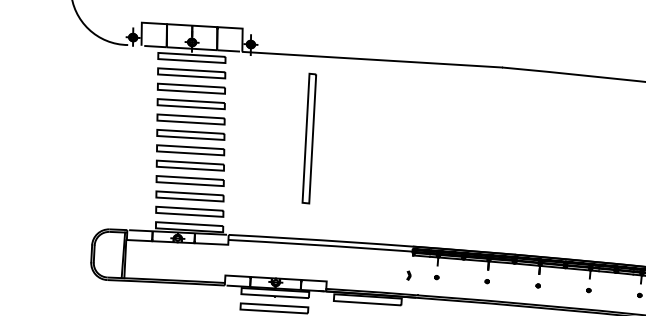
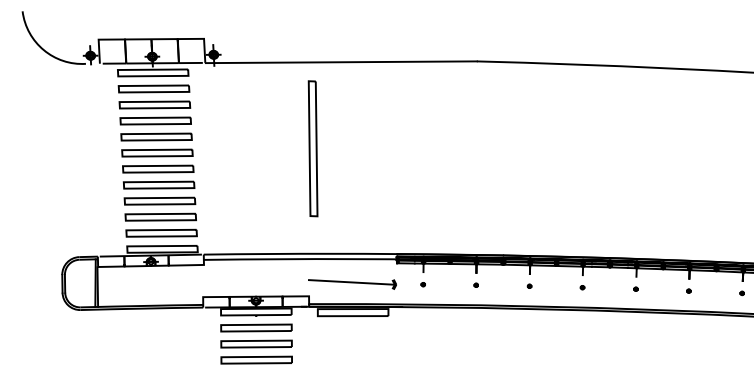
part: (308, 138) -> (312, 148), moved
line: (368, 270) -> (351, 282), added

